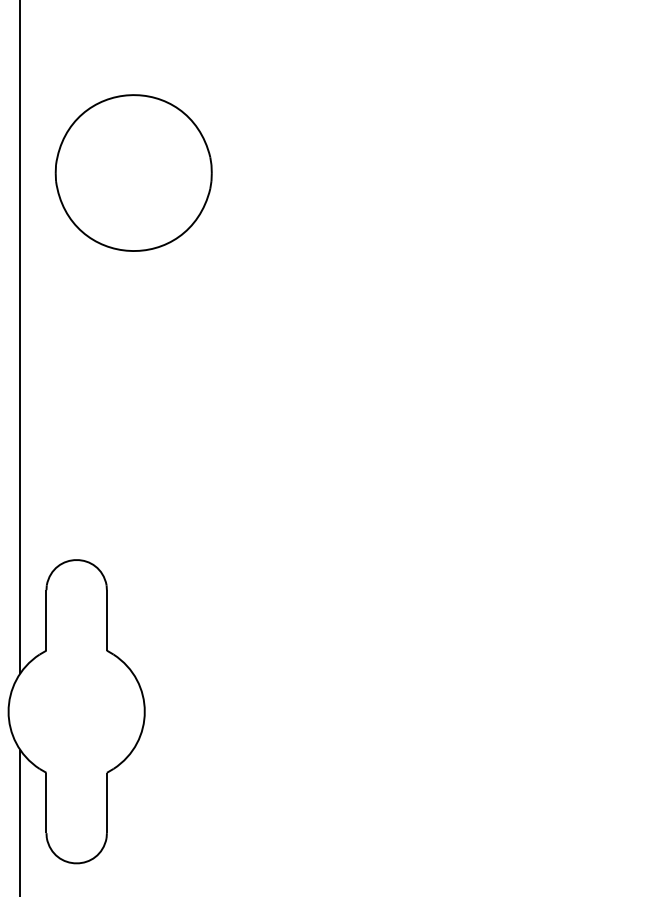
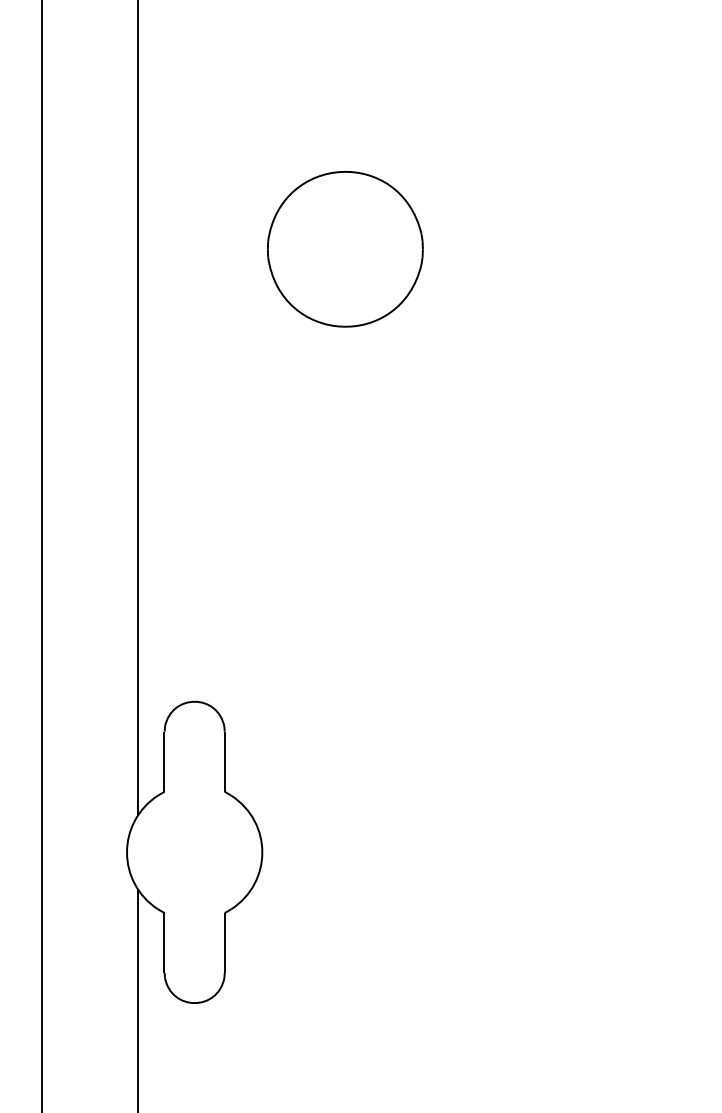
part: (133, 173) -> (345, 249), moved

